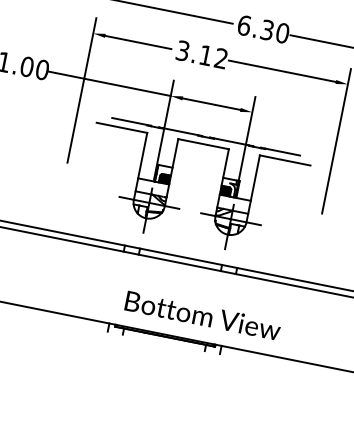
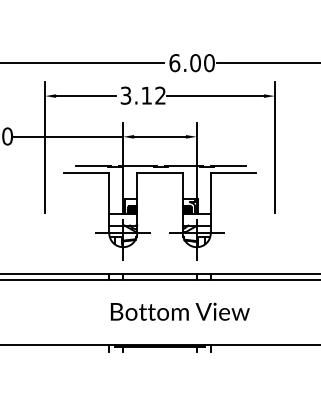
text: (267, 30) -> (195, 63), 6.30 -> 6.00
text: (203, 315) -> (180, 311), moved

